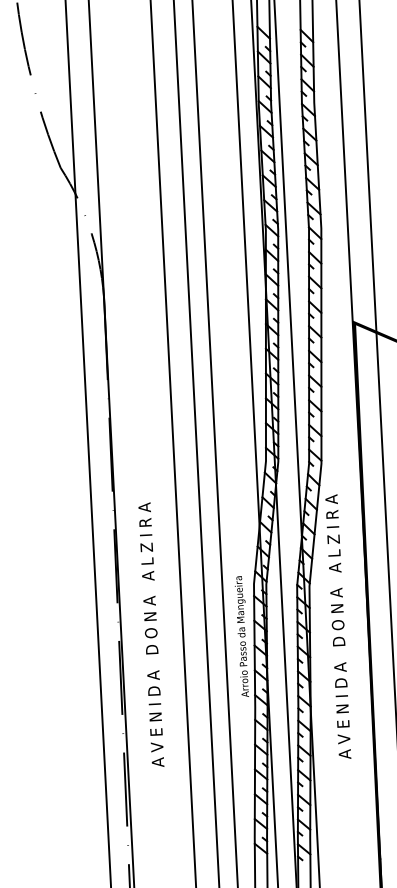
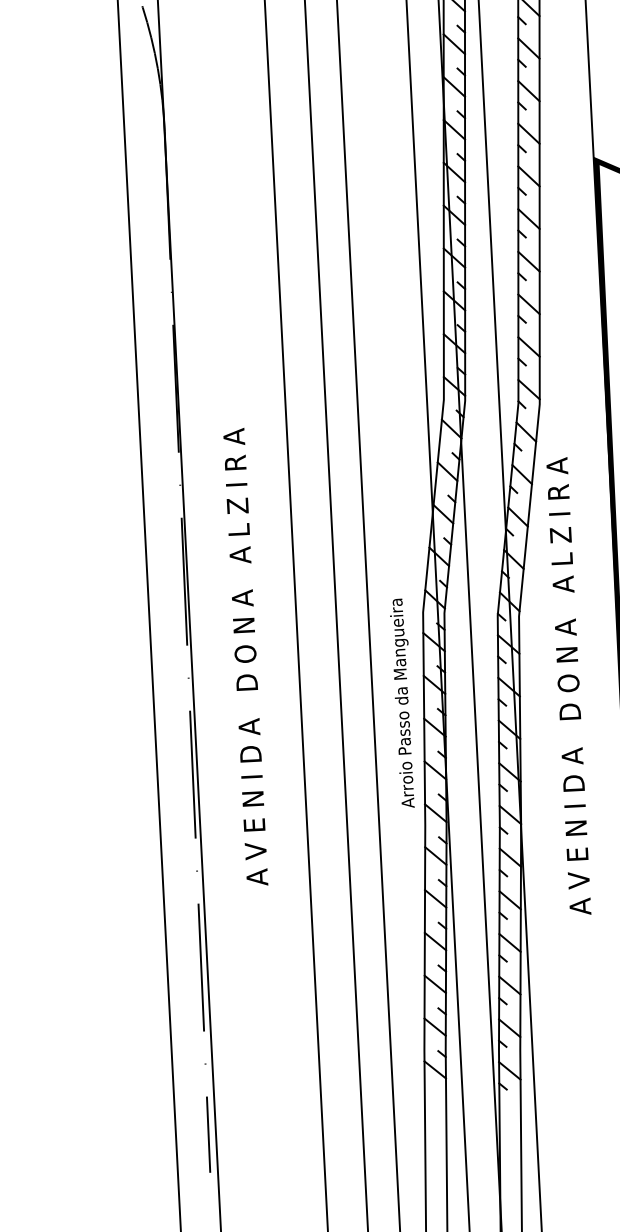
text: (151, 634) -> (245, 656), moved

